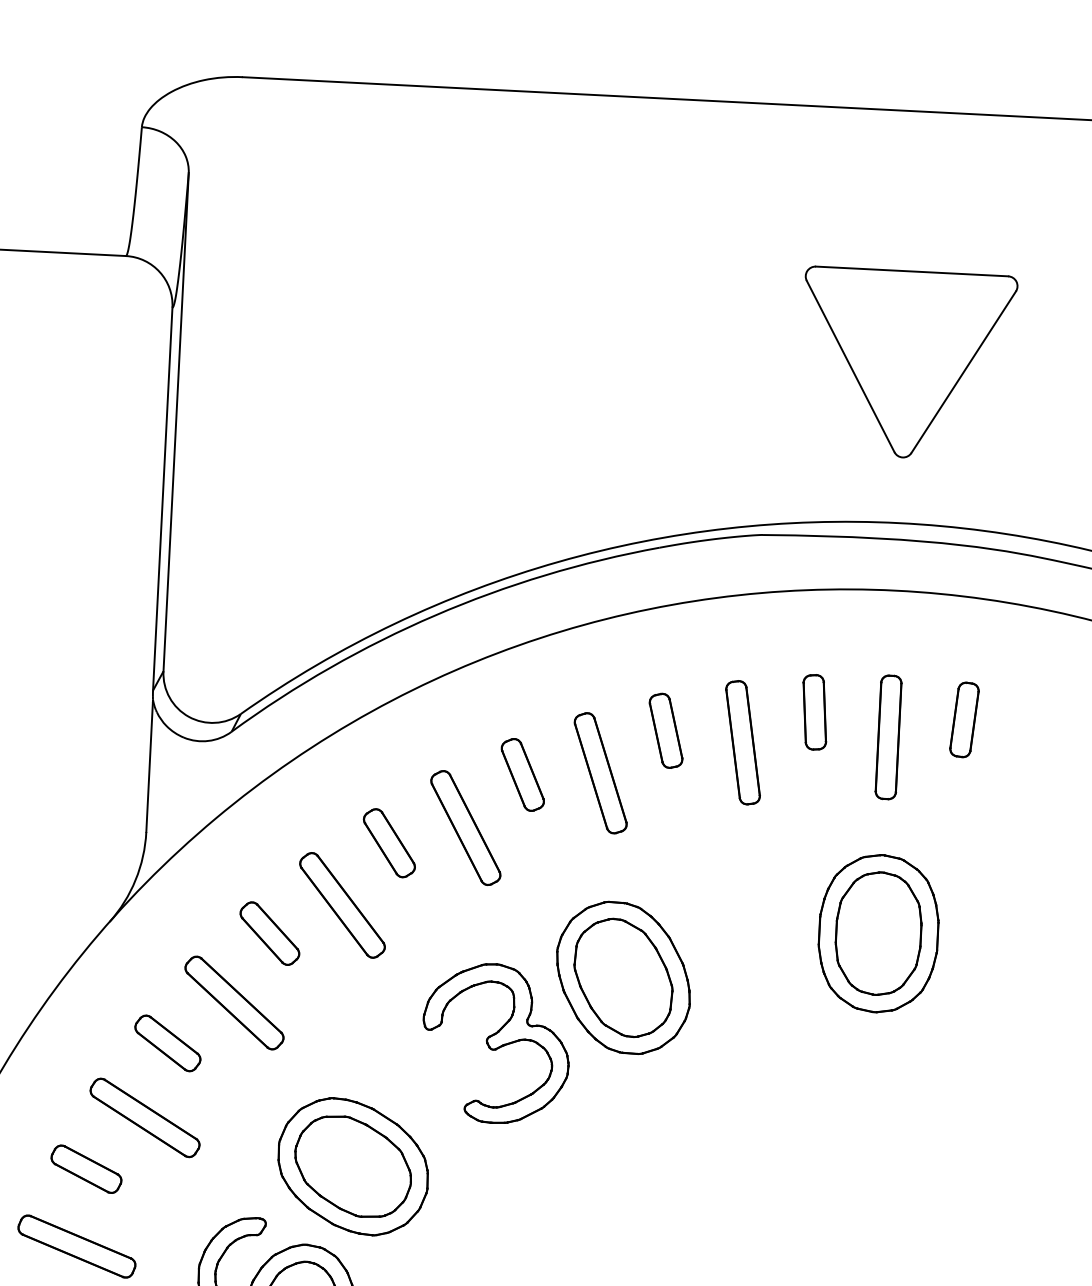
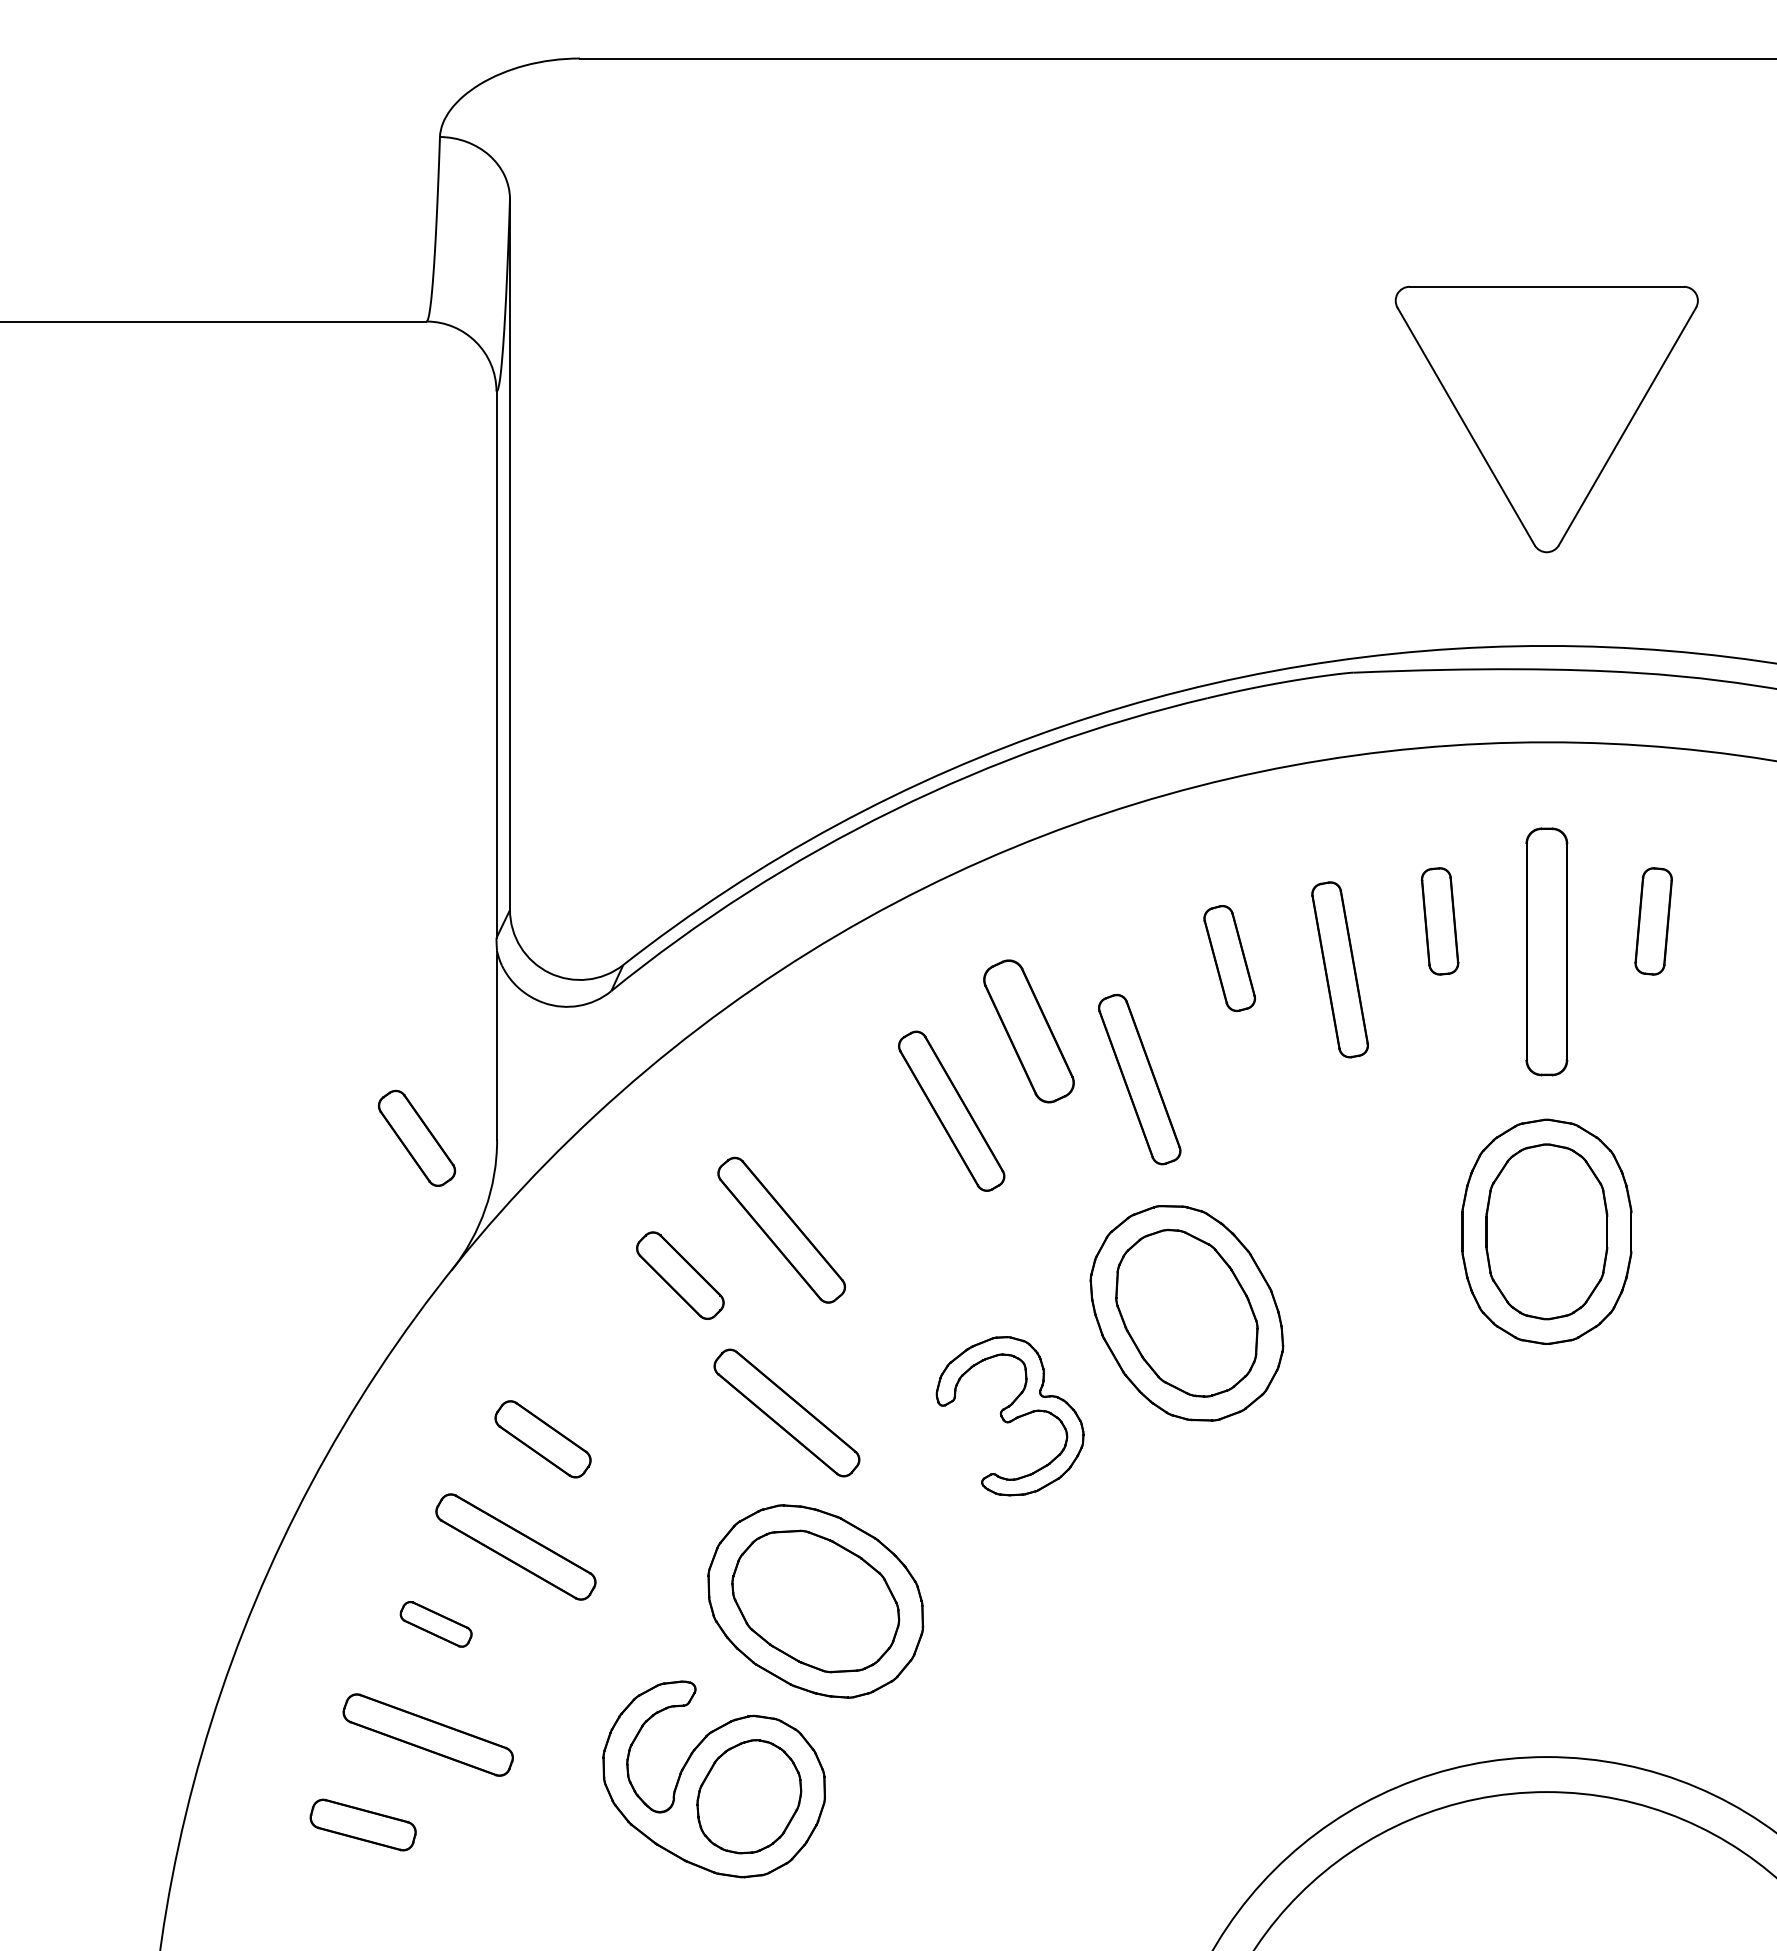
part: (888, 737) -> (1546, 951), size x1.4
part: (600, 773) -> (1139, 1079), moved
part: (522, 774) -> (1028, 1031), size x1.4
part: (389, 842) -> (416, 1137), moved
part: (234, 1002) -> (786, 1412), moved
part: (495, 1043) -> (1009, 1416), size x0.7
part: (85, 1169) -> (435, 1624), size x0.7

